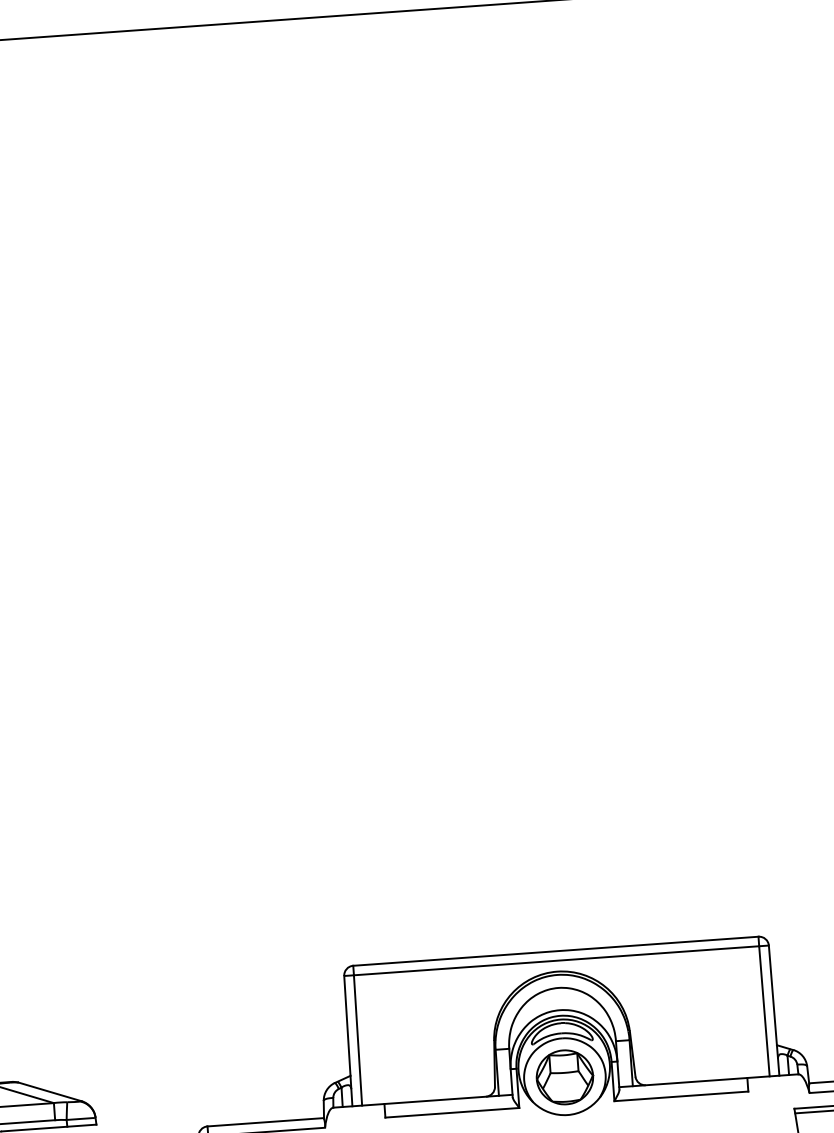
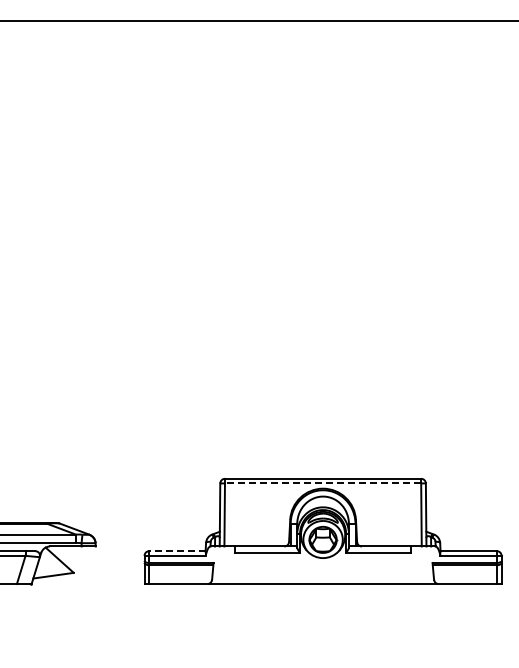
line: (555, 961) -> (322, 483), solid -> dashed
line: (263, 1123) -> (176, 551), solid -> dashed

